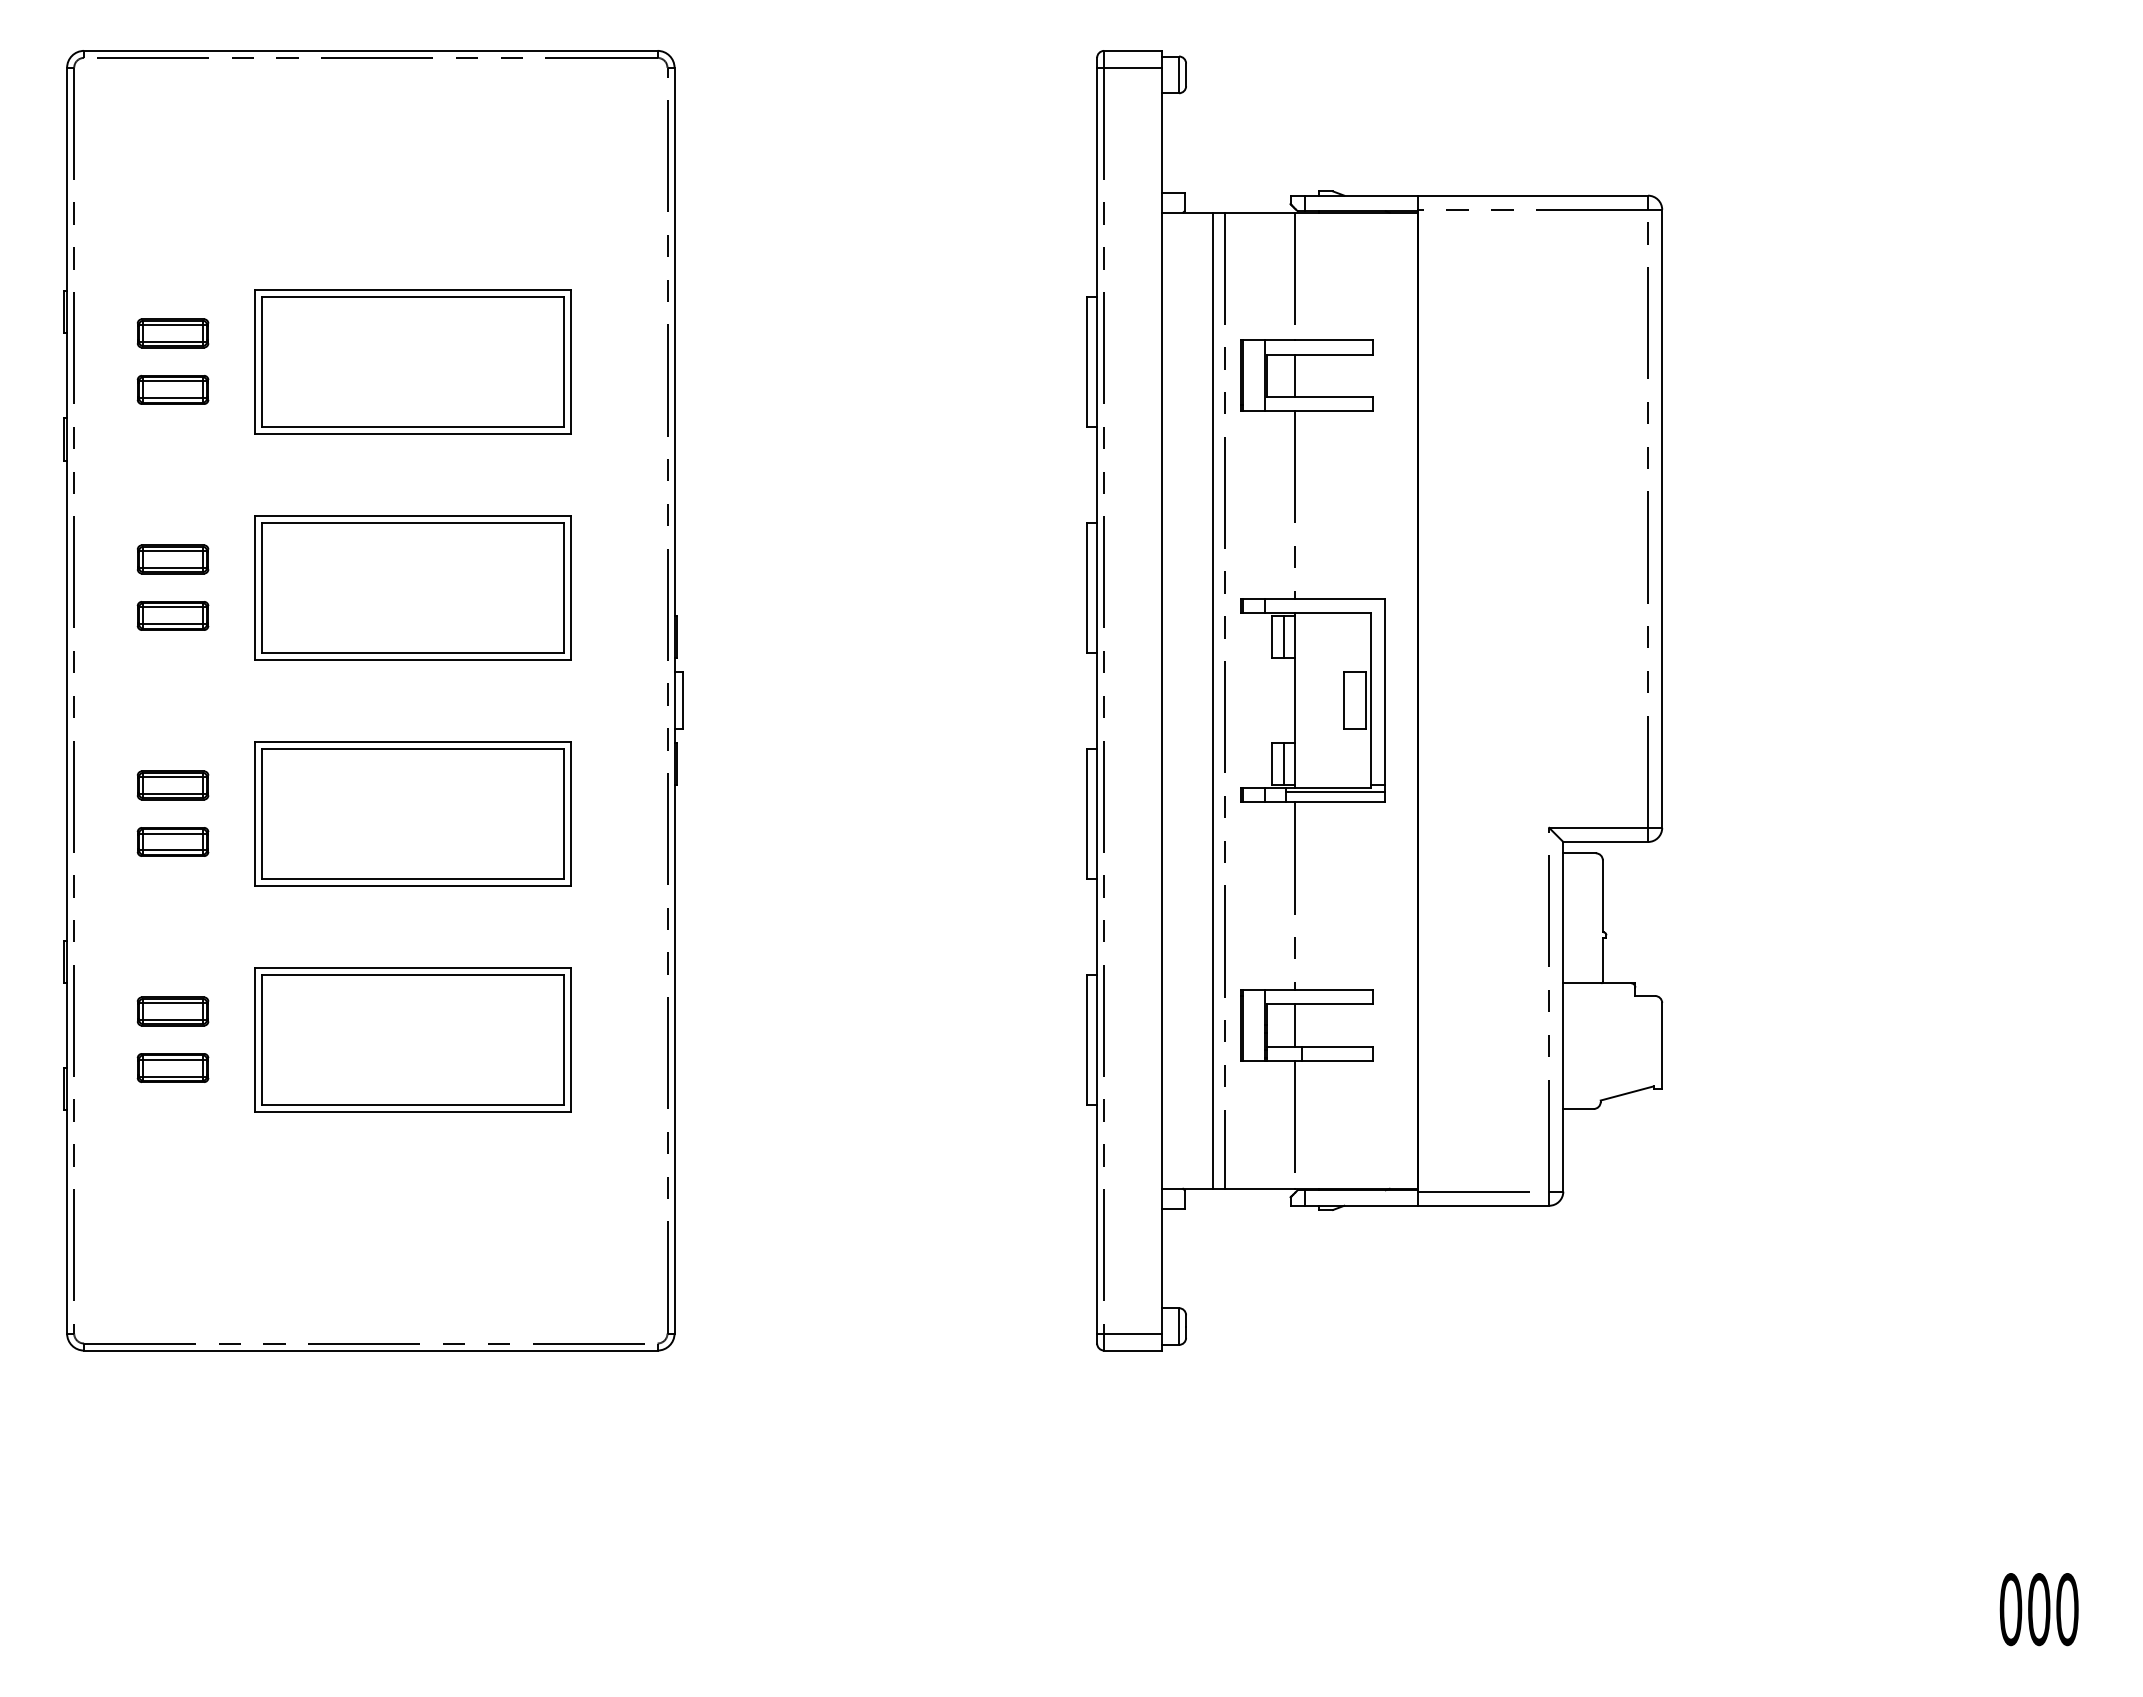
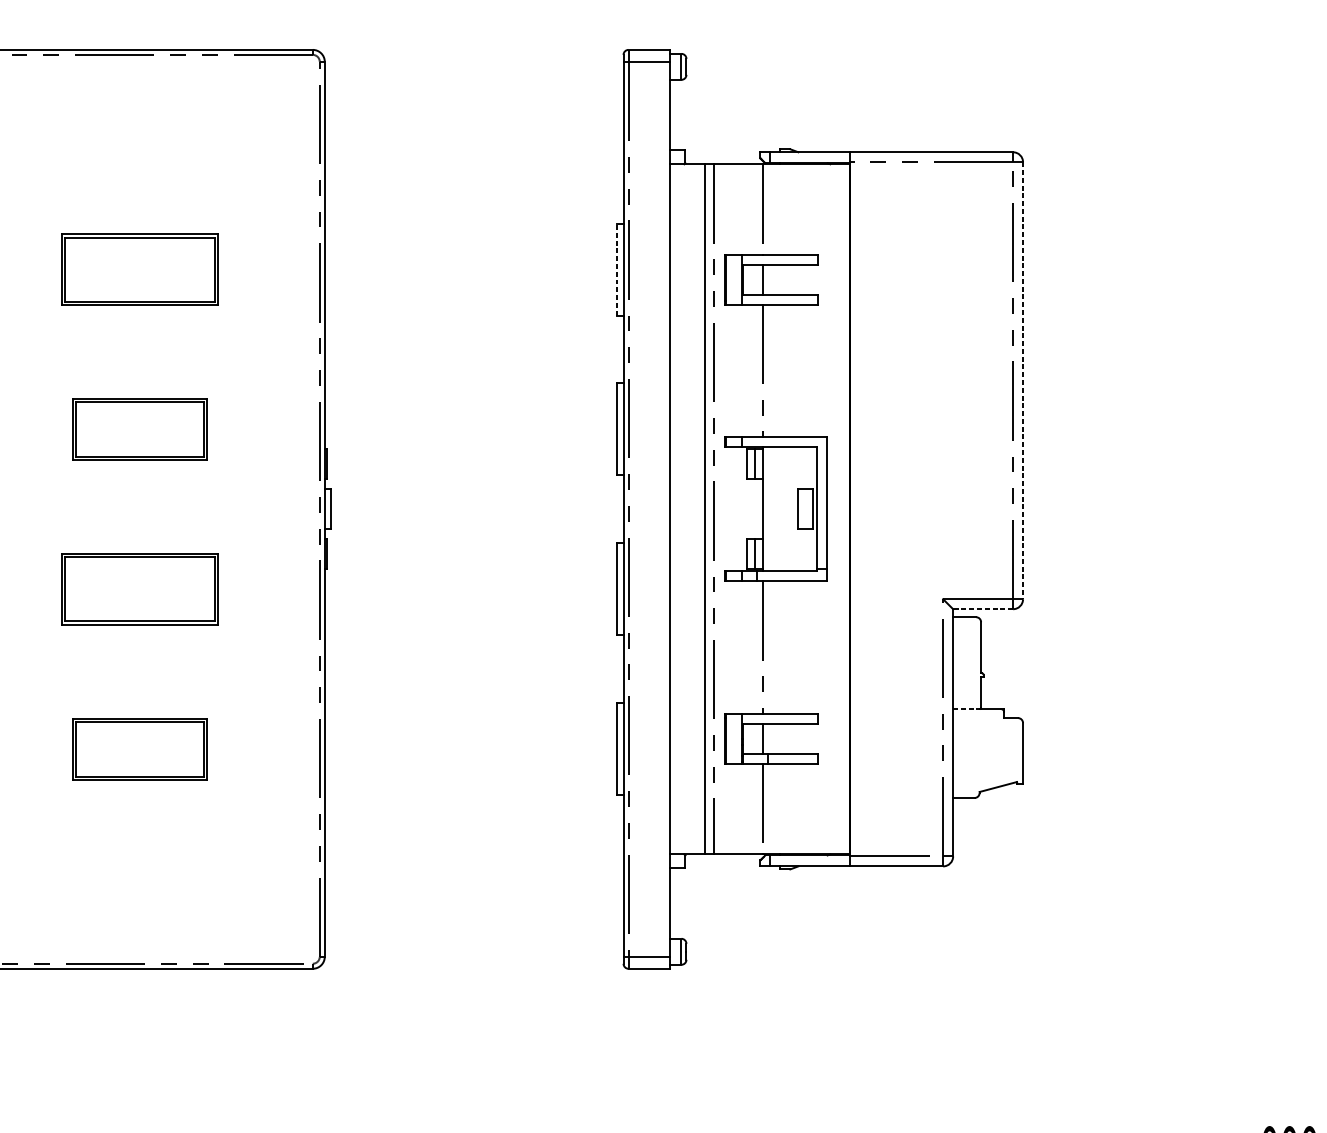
part: (412, 361) -> (139, 269), size x0.7
line: (1087, 361) -> (616, 269), solid -> dashed
line: (1662, 519) -> (1023, 381), solid -> dashed
part: (412, 587) -> (139, 429), size x0.6
line: (1335, 791) -> (792, 573), removed
part: (412, 813) -> (139, 589), size x0.7
line: (1605, 842) -> (982, 609), solid -> dashed
line: (1582, 983) -> (966, 709), solid -> dashed
part: (412, 1039) -> (139, 748), size x0.6

